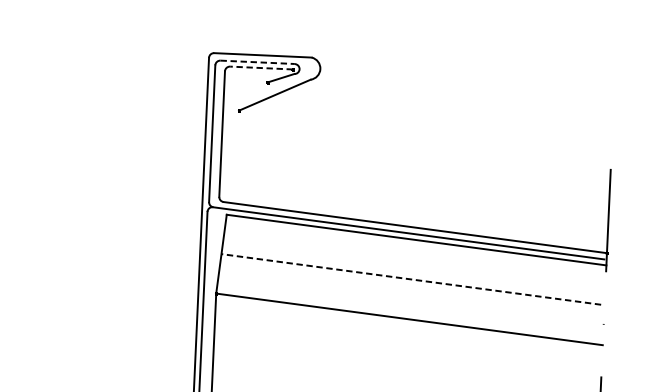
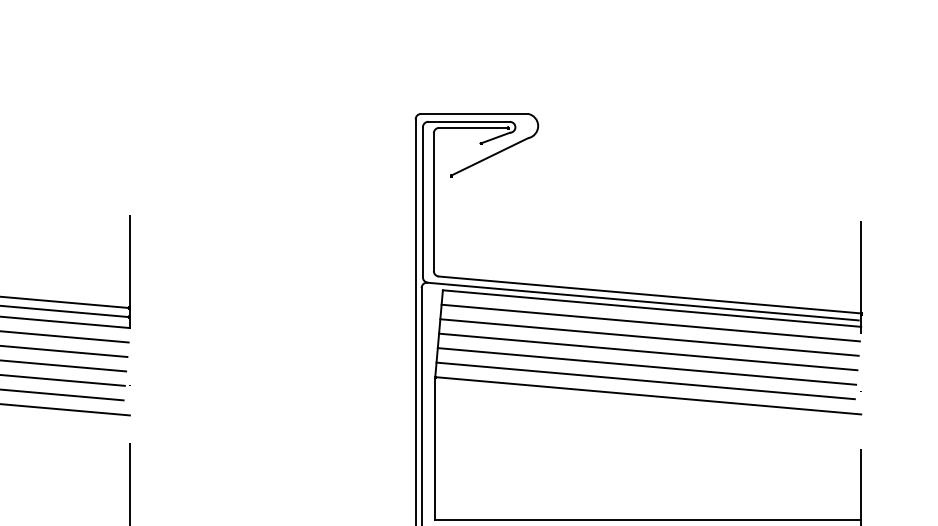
line: (257, 62) -> (469, 121), dashed -> solid
line: (261, 67) -> (473, 127), dashed -> solid
line: (414, 252) -> (650, 322), added
line: (413, 266) -> (649, 337), added
line: (411, 279) -> (648, 351), dashed -> solid
line: (409, 292) -> (646, 366), added
line: (407, 305) -> (645, 380), added

